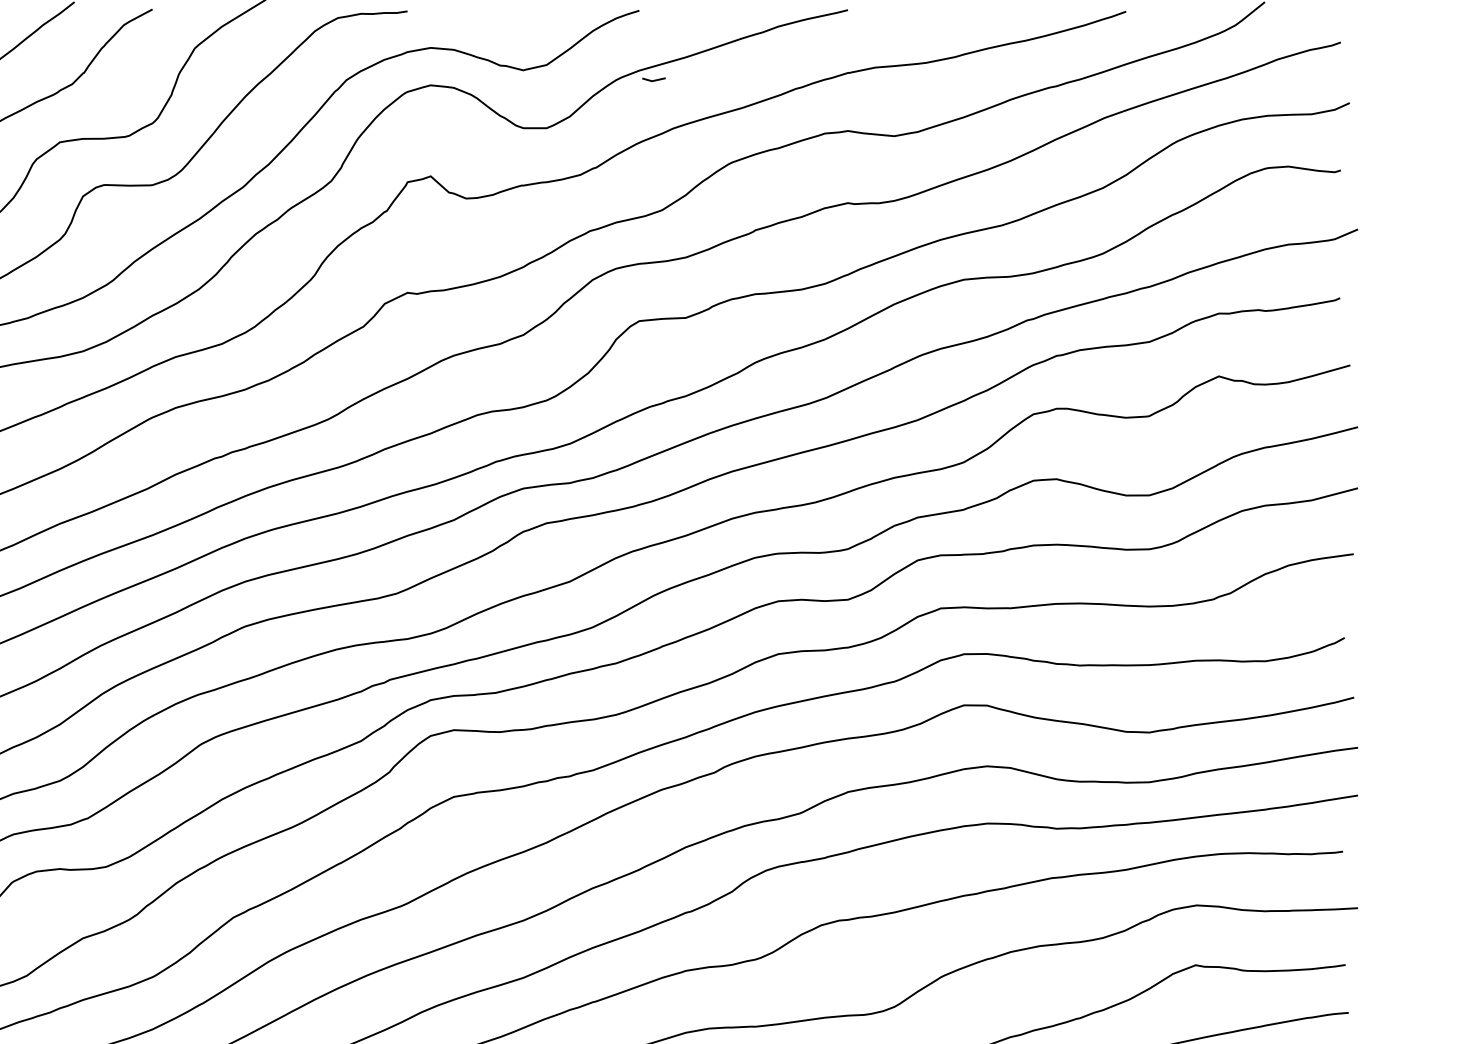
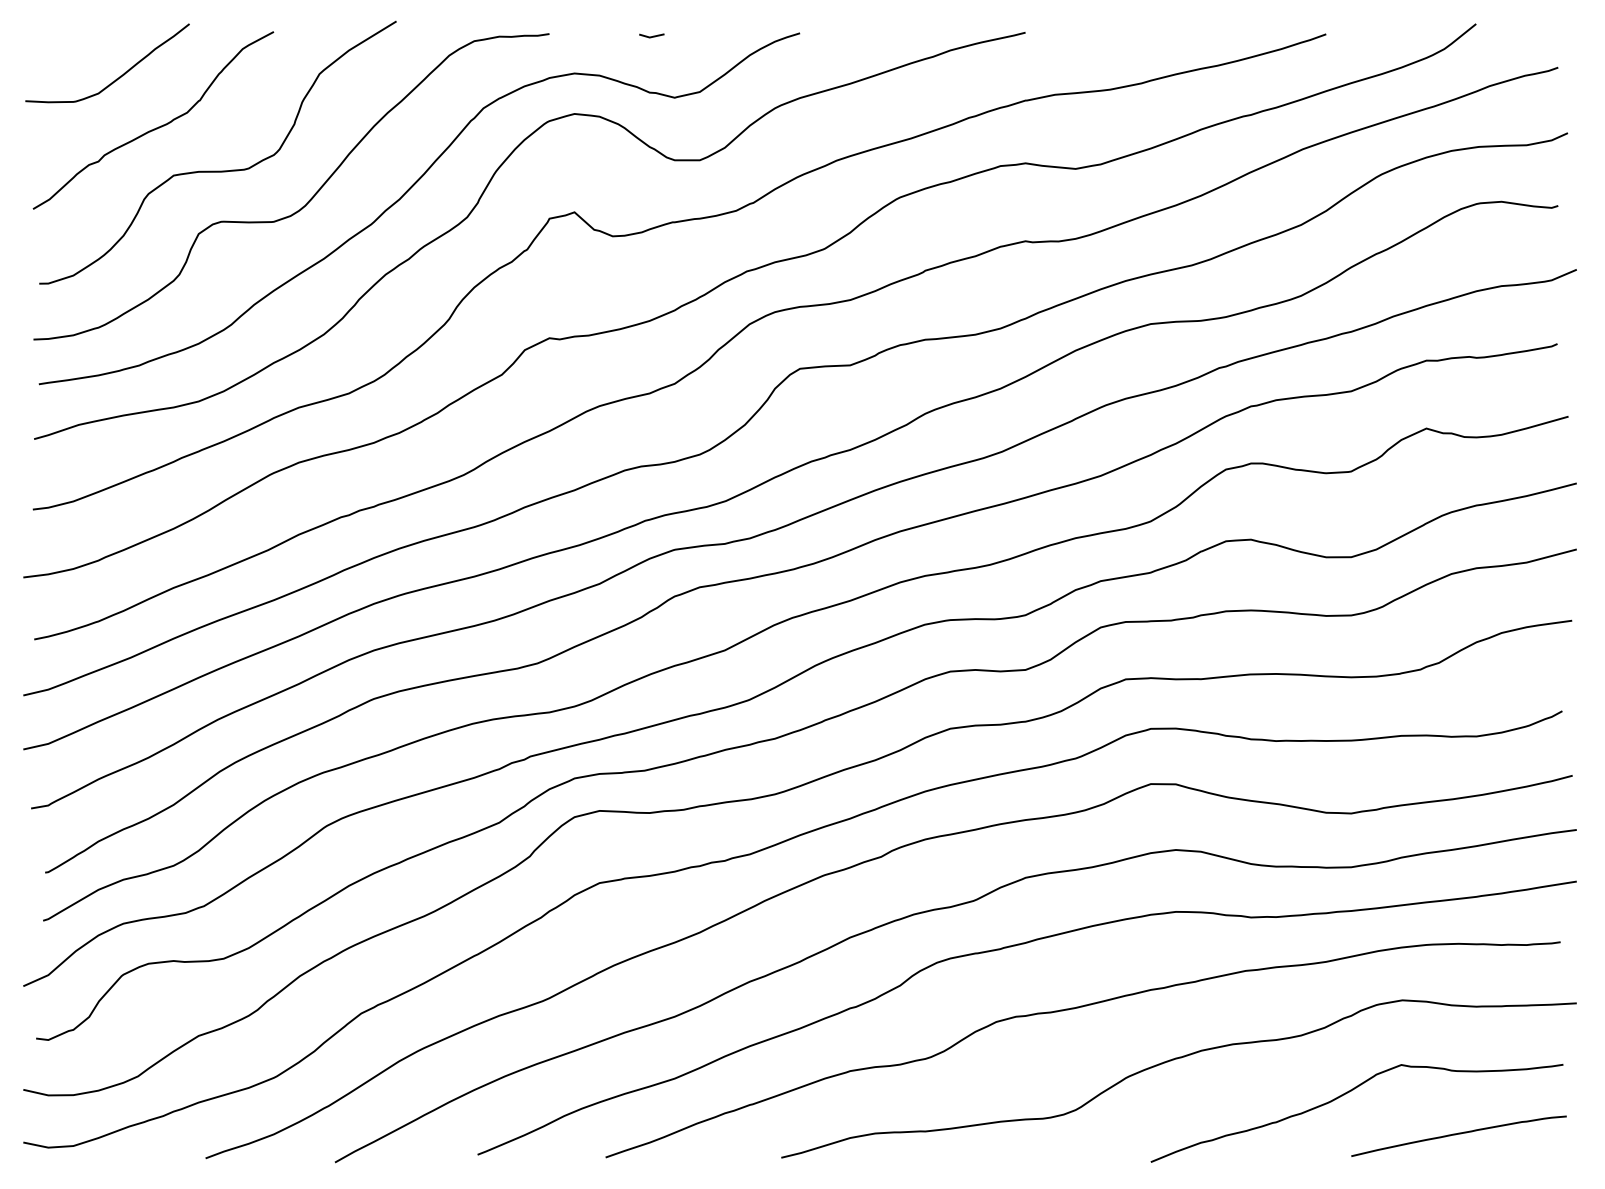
line: (653, 80) -> (651, 36), moved

